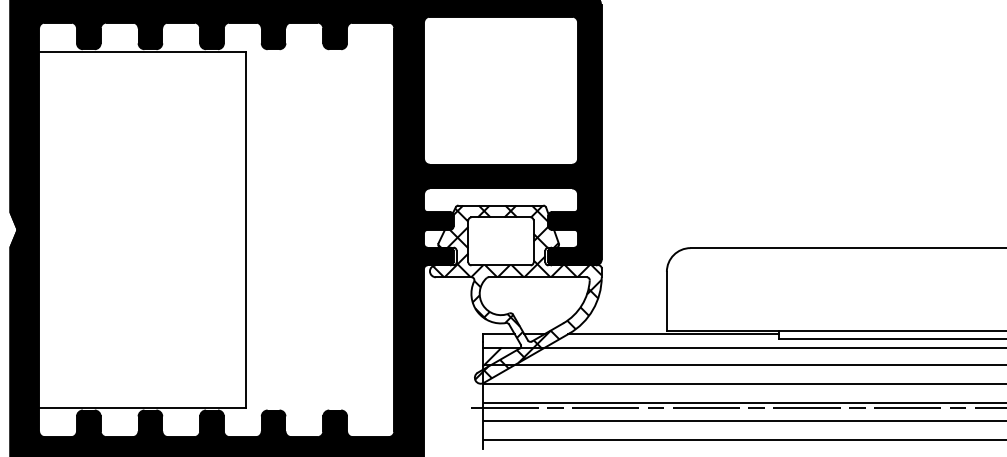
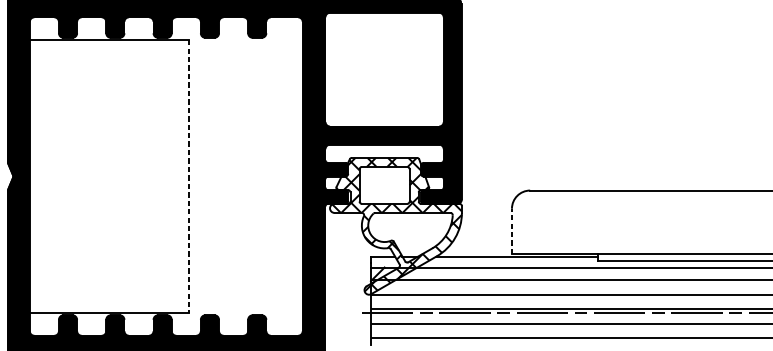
line: (246, 229) -> (189, 176), solid -> dashed
line: (666, 301) -> (511, 231), solid -> dashed

